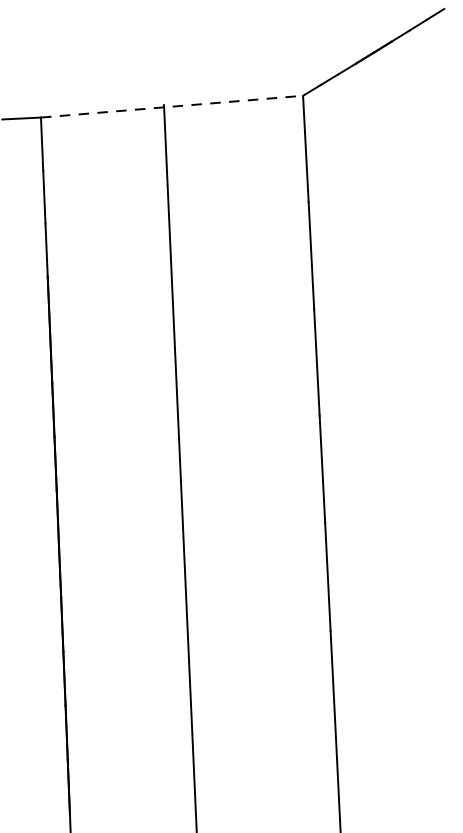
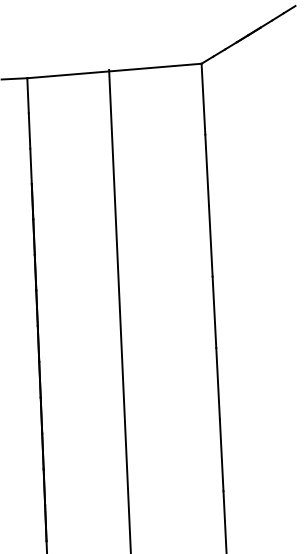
line: (172, 105) -> (114, 70), dashed -> solid

